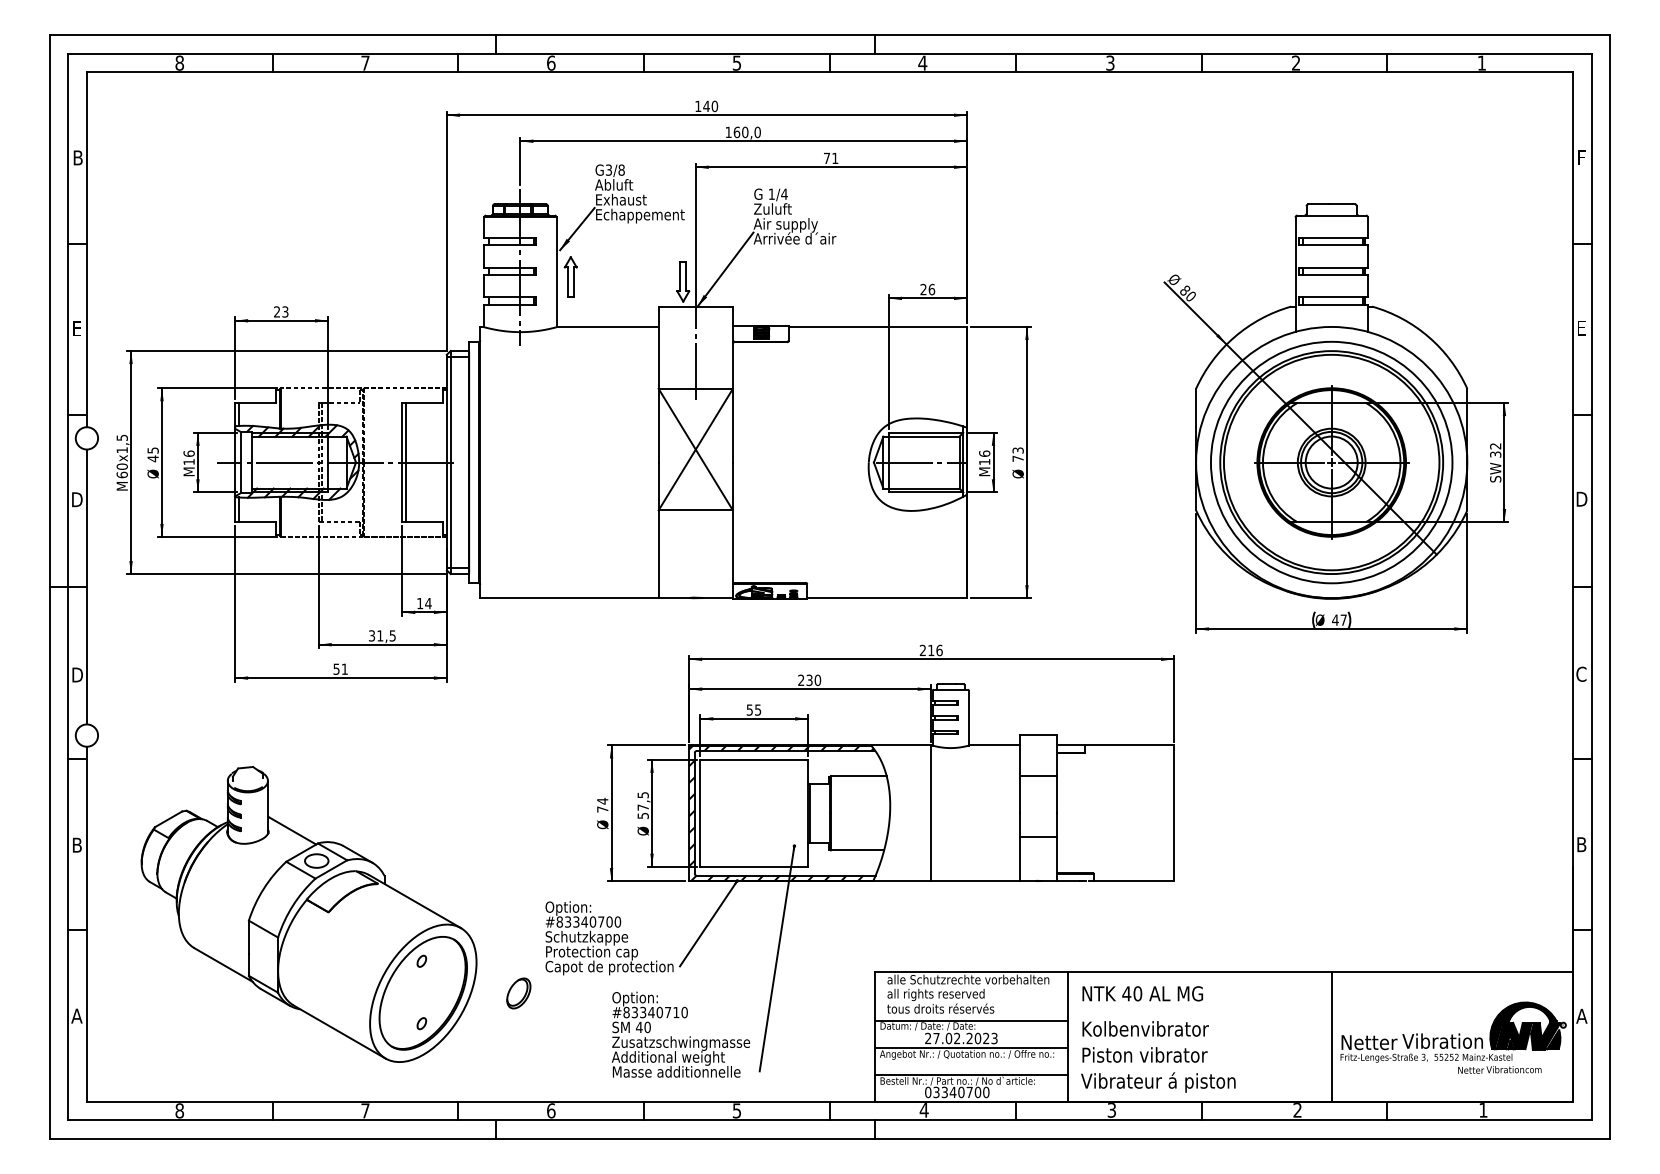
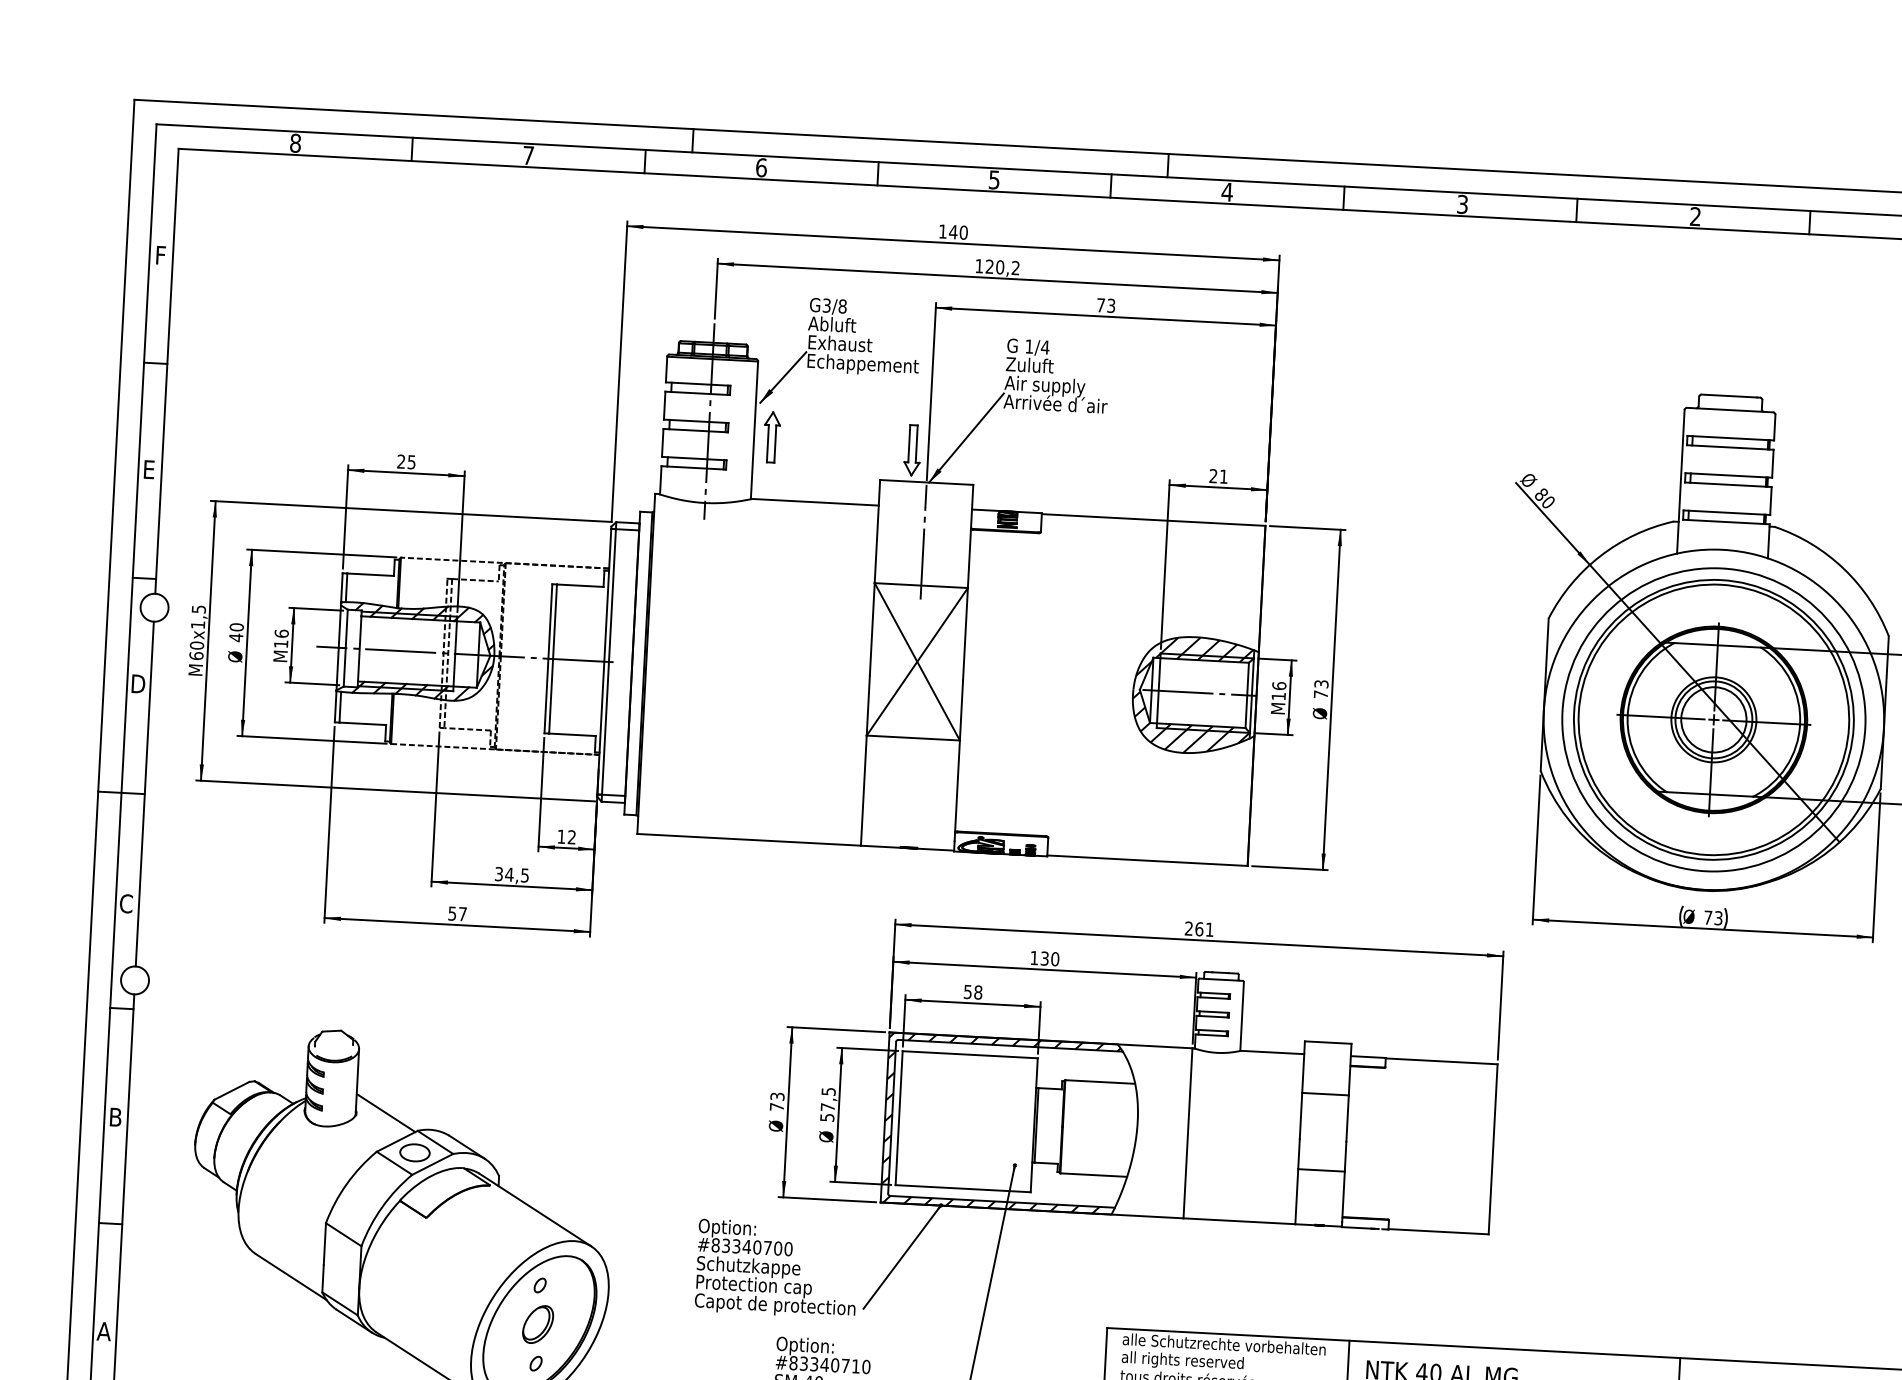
text: (746, 132) -> (1001, 267), 160,0 -> 120,2
text: (77, 157) -> (161, 254), B -> F
text: (835, 158) -> (1111, 305), 71 -> 73
text: (931, 289) -> (1223, 476), 26 -> 21
text: (285, 311) -> (411, 461), 23 -> 25
text: (152, 450) -> (235, 627), 45 -> 40
hatch: (915, 464) -> (1191, 694), added
text: (428, 603) -> (572, 837), 14 -> 12
text: (1339, 619) -> (1713, 917), 47 -> 73
text: (379, 635) -> (508, 874), 31,5 -> 34,5
text: (935, 650) -> (1204, 929), 216 -> 261
text: (344, 668) -> (462, 913), 51 -> 57
text: (76, 674) -> (125, 903), D -> C
text: (801, 679) -> (1034, 957), 230 -> 130
text: (758, 709) -> (978, 991), 55 -> 58
text: (602, 800) -> (777, 1095), 74 -> 73
part: (518, 993) -> (537, 1324), moved

